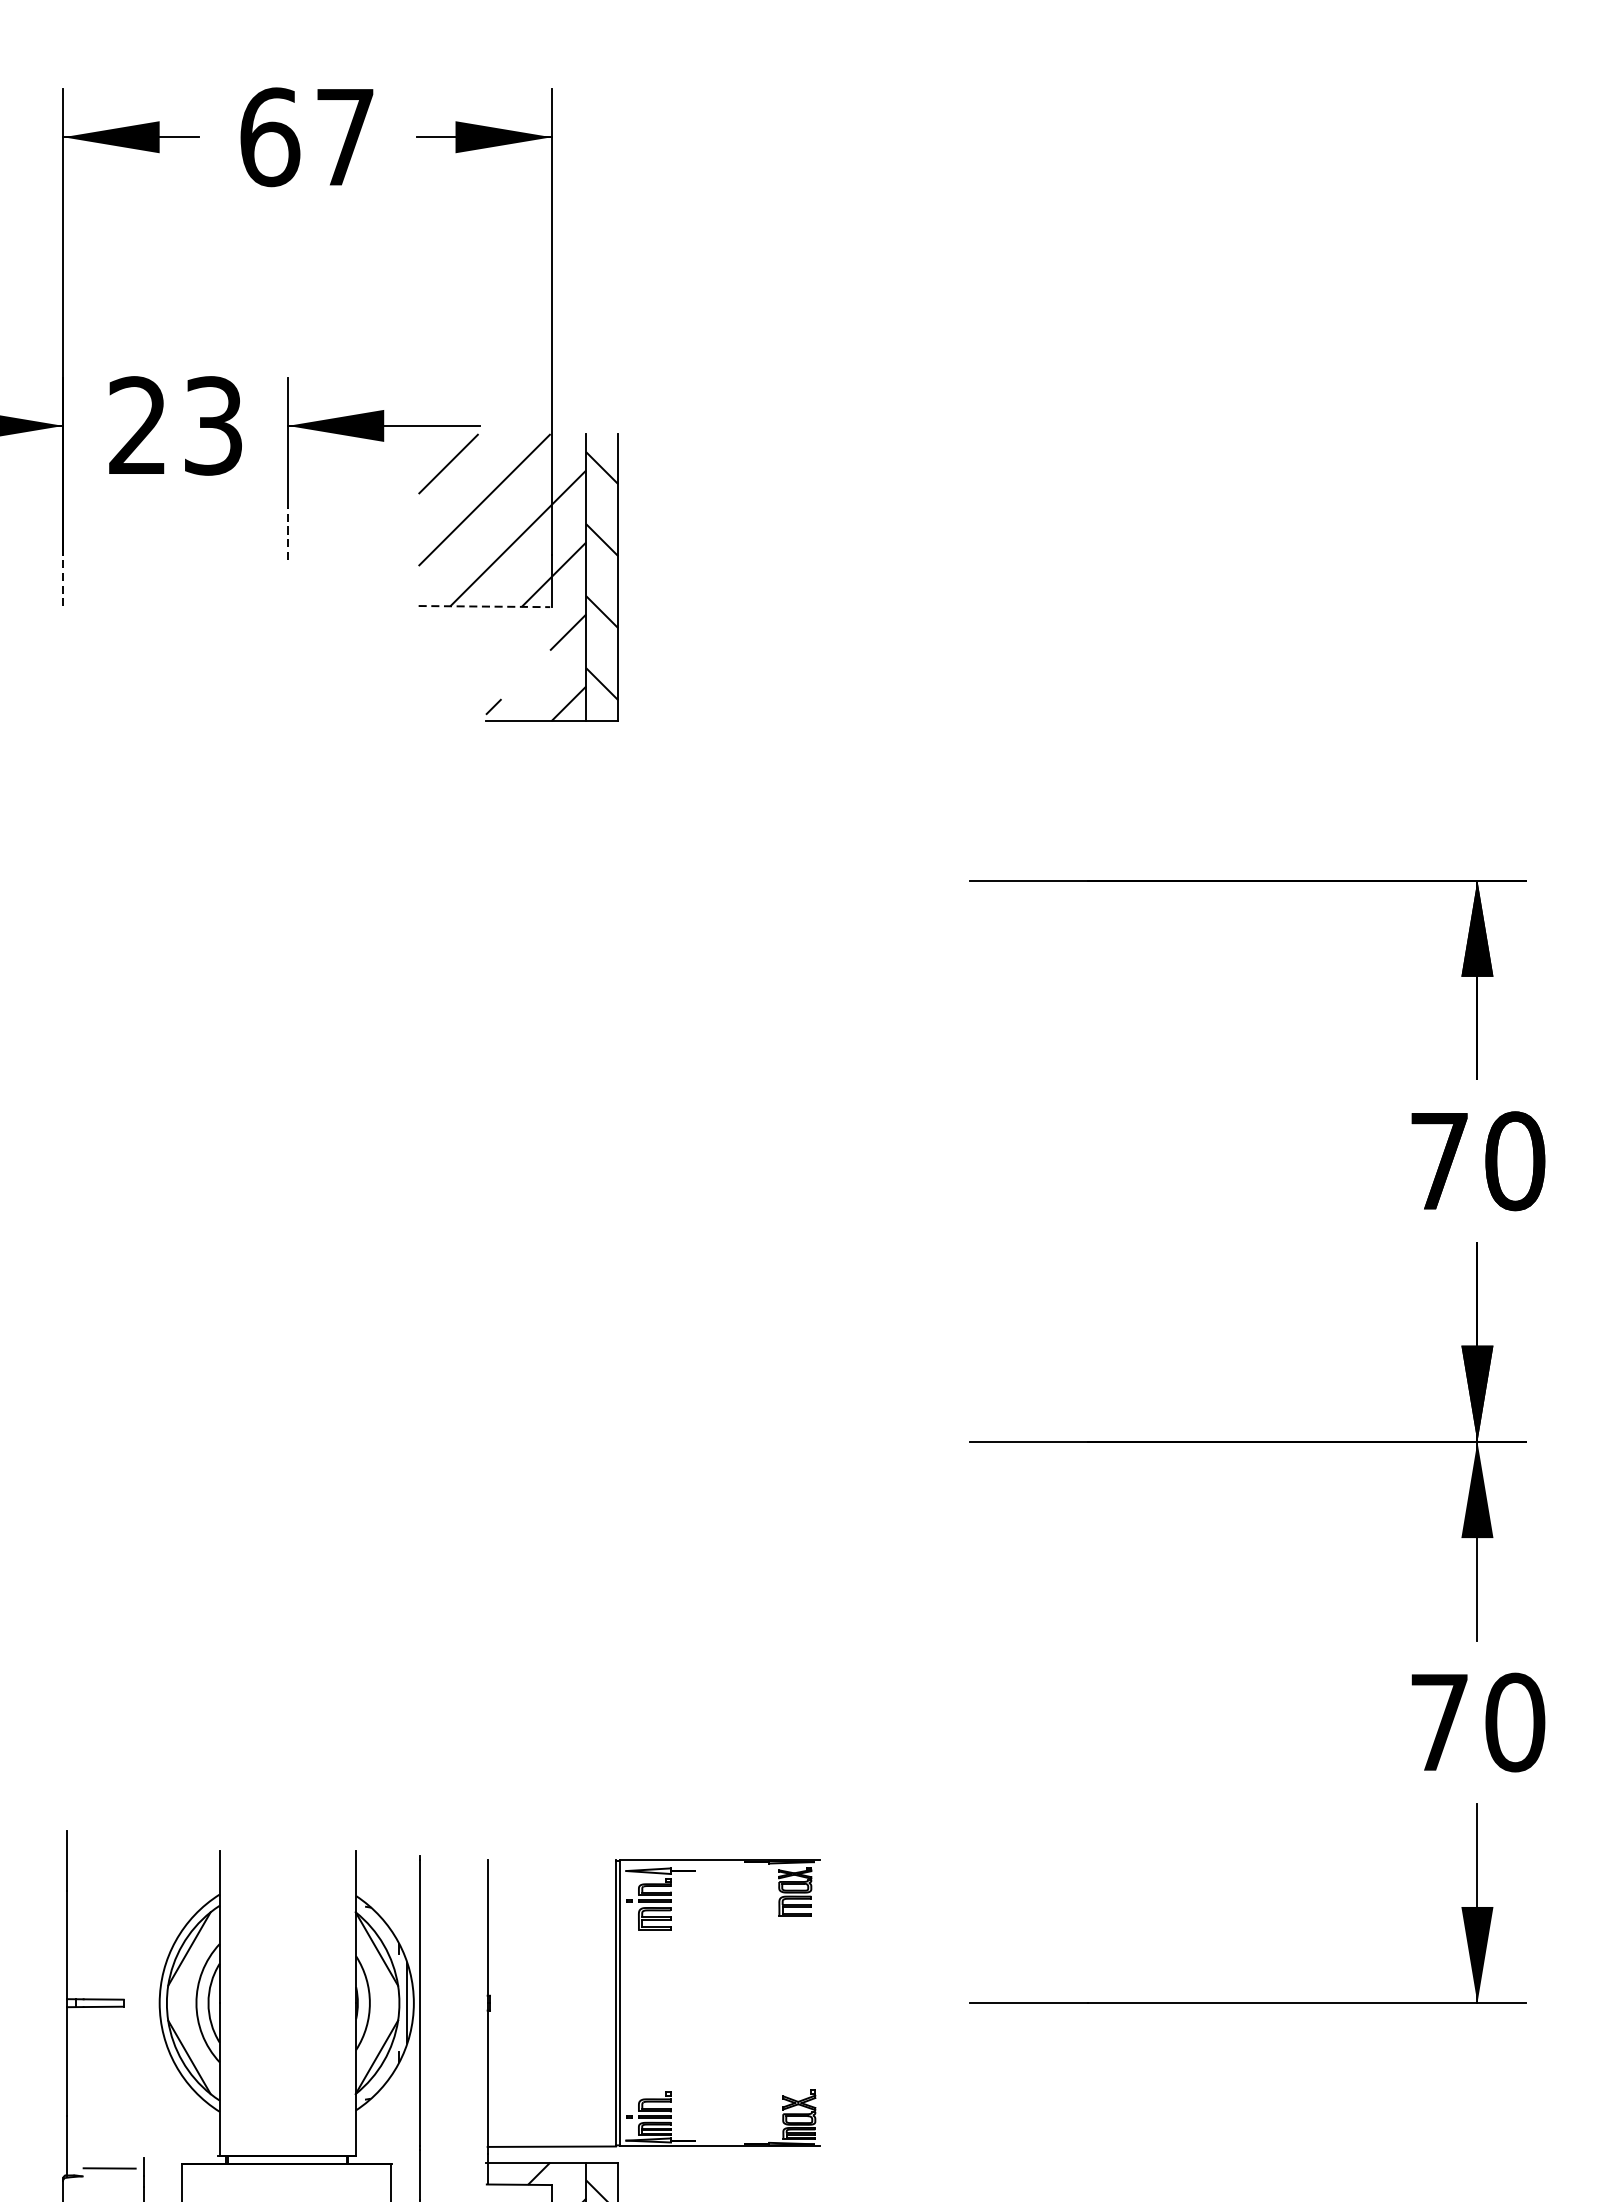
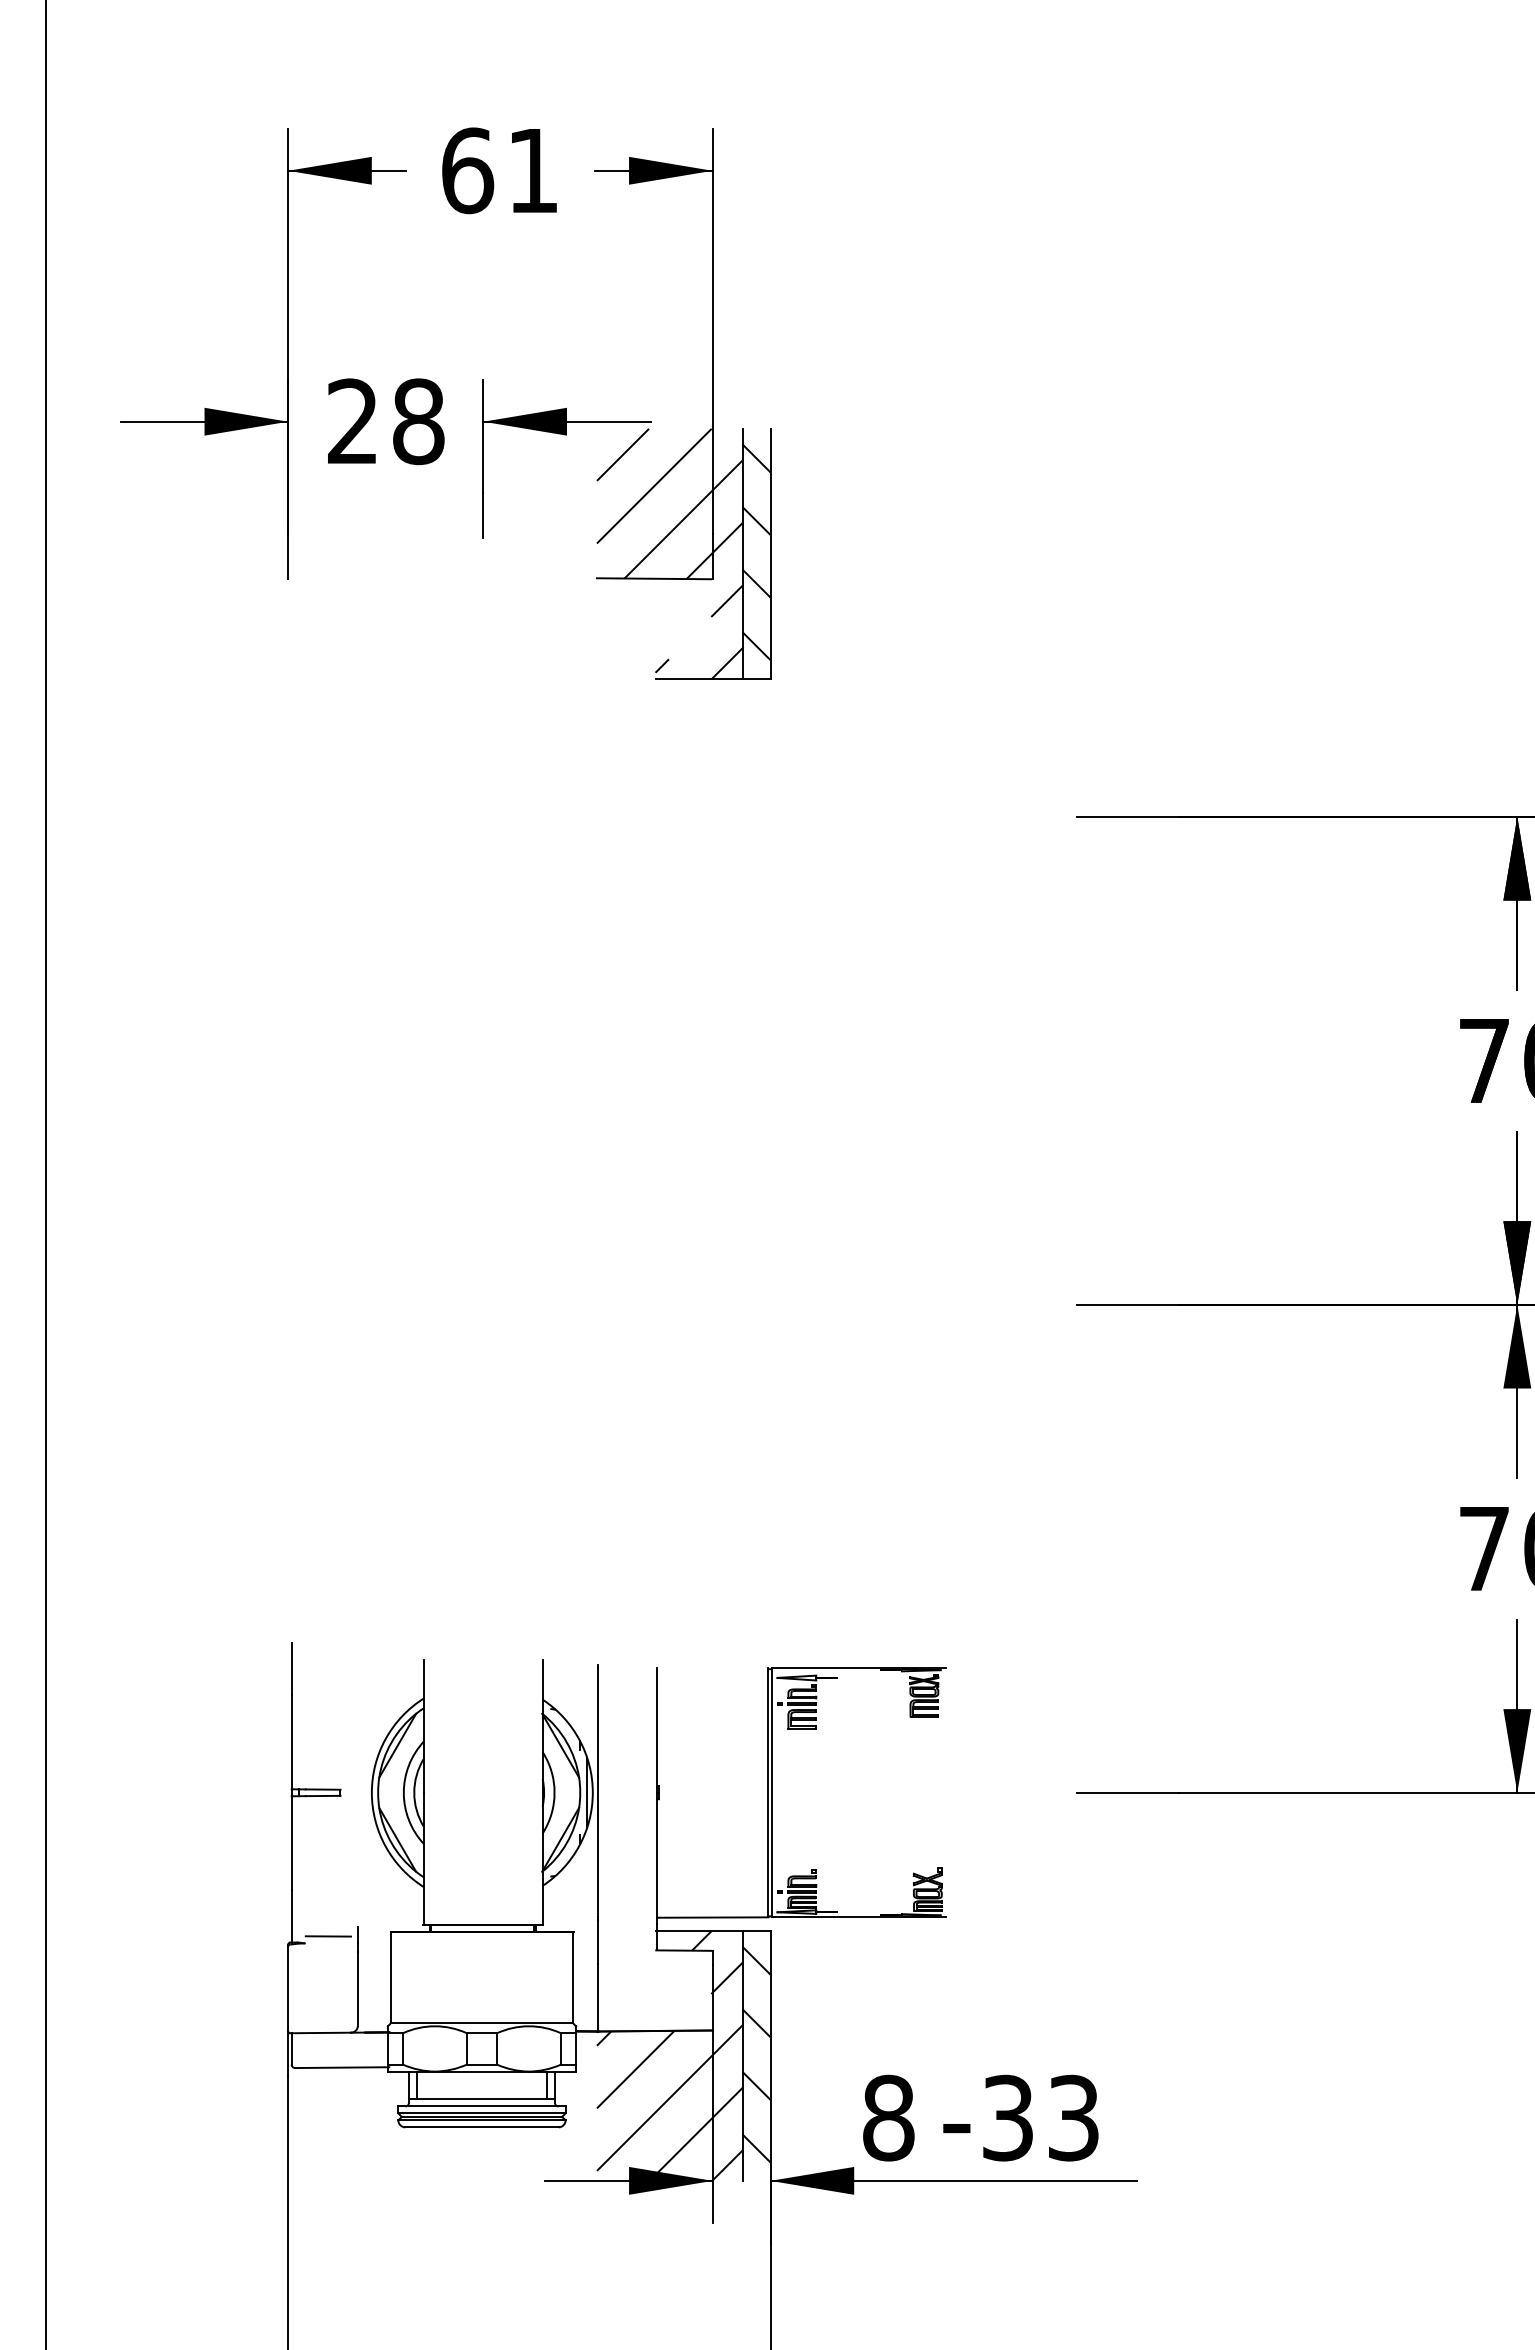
text: (345, 136) -> (533, 170), 67 -> 61
text: (213, 425) -> (418, 421), 23 -> 28
line: (288, 533) -> (483, 515), dashed -> solid
line: (63, 579) -> (288, 555), dashed -> solid
line: (484, 606) -> (654, 578), dashed -> solid

